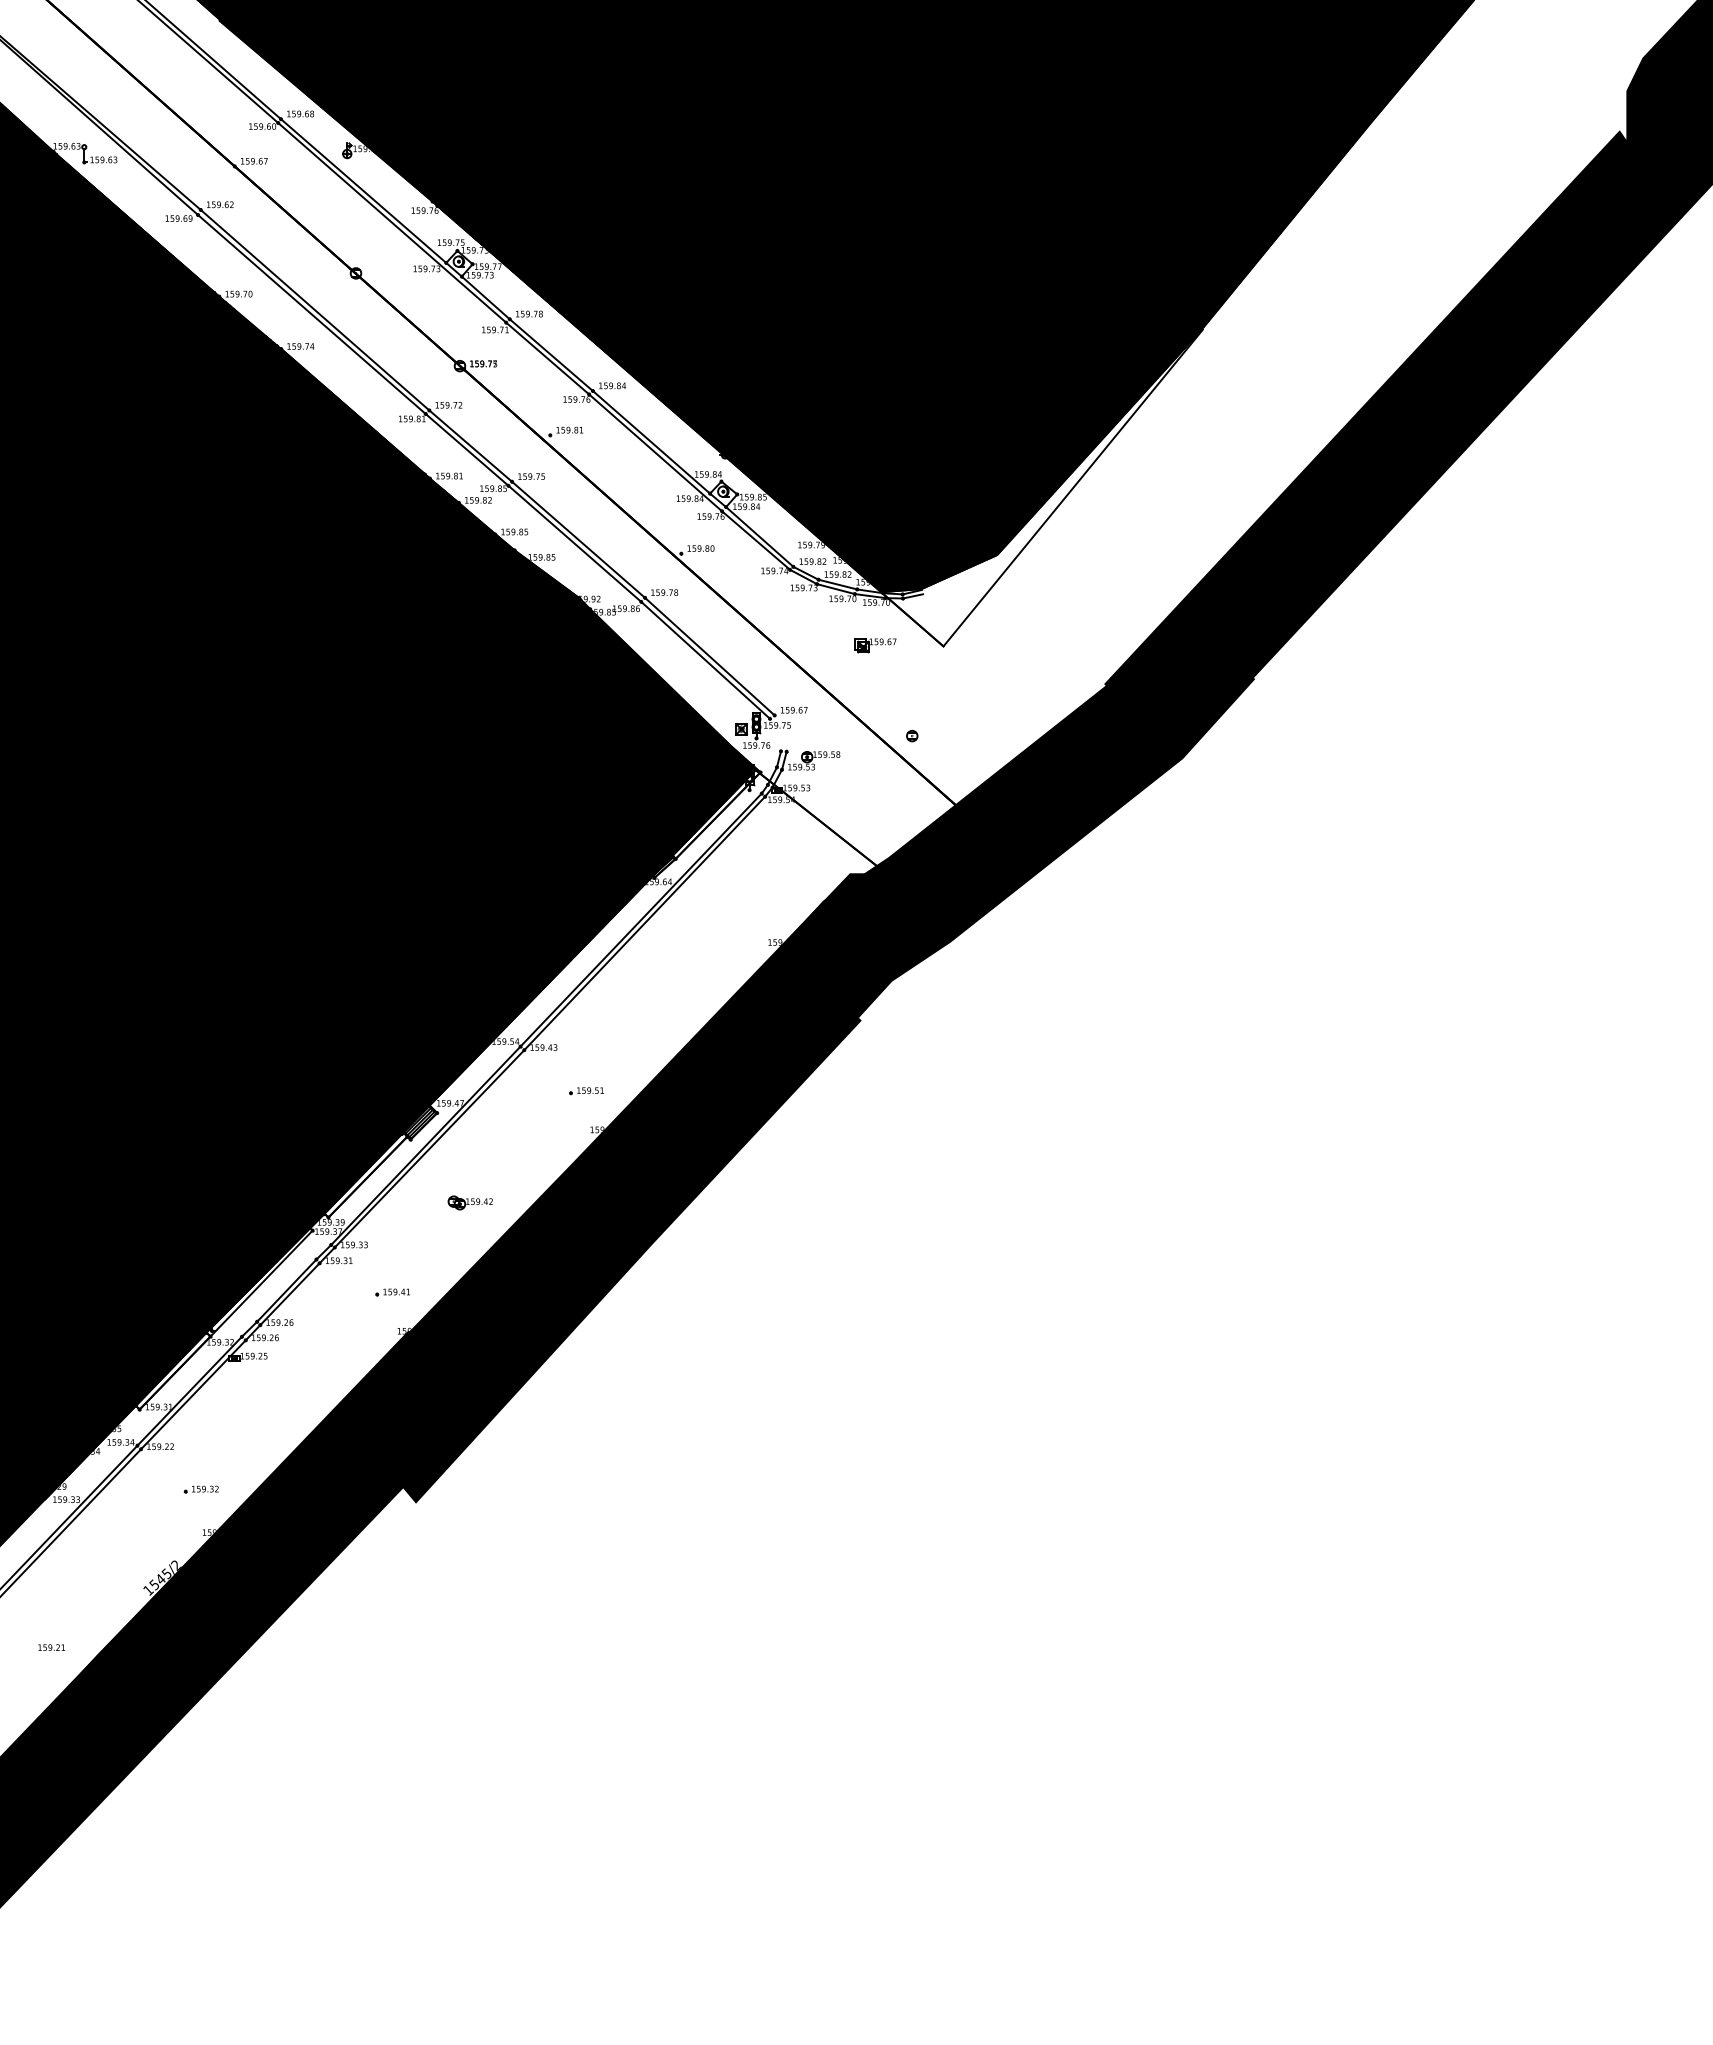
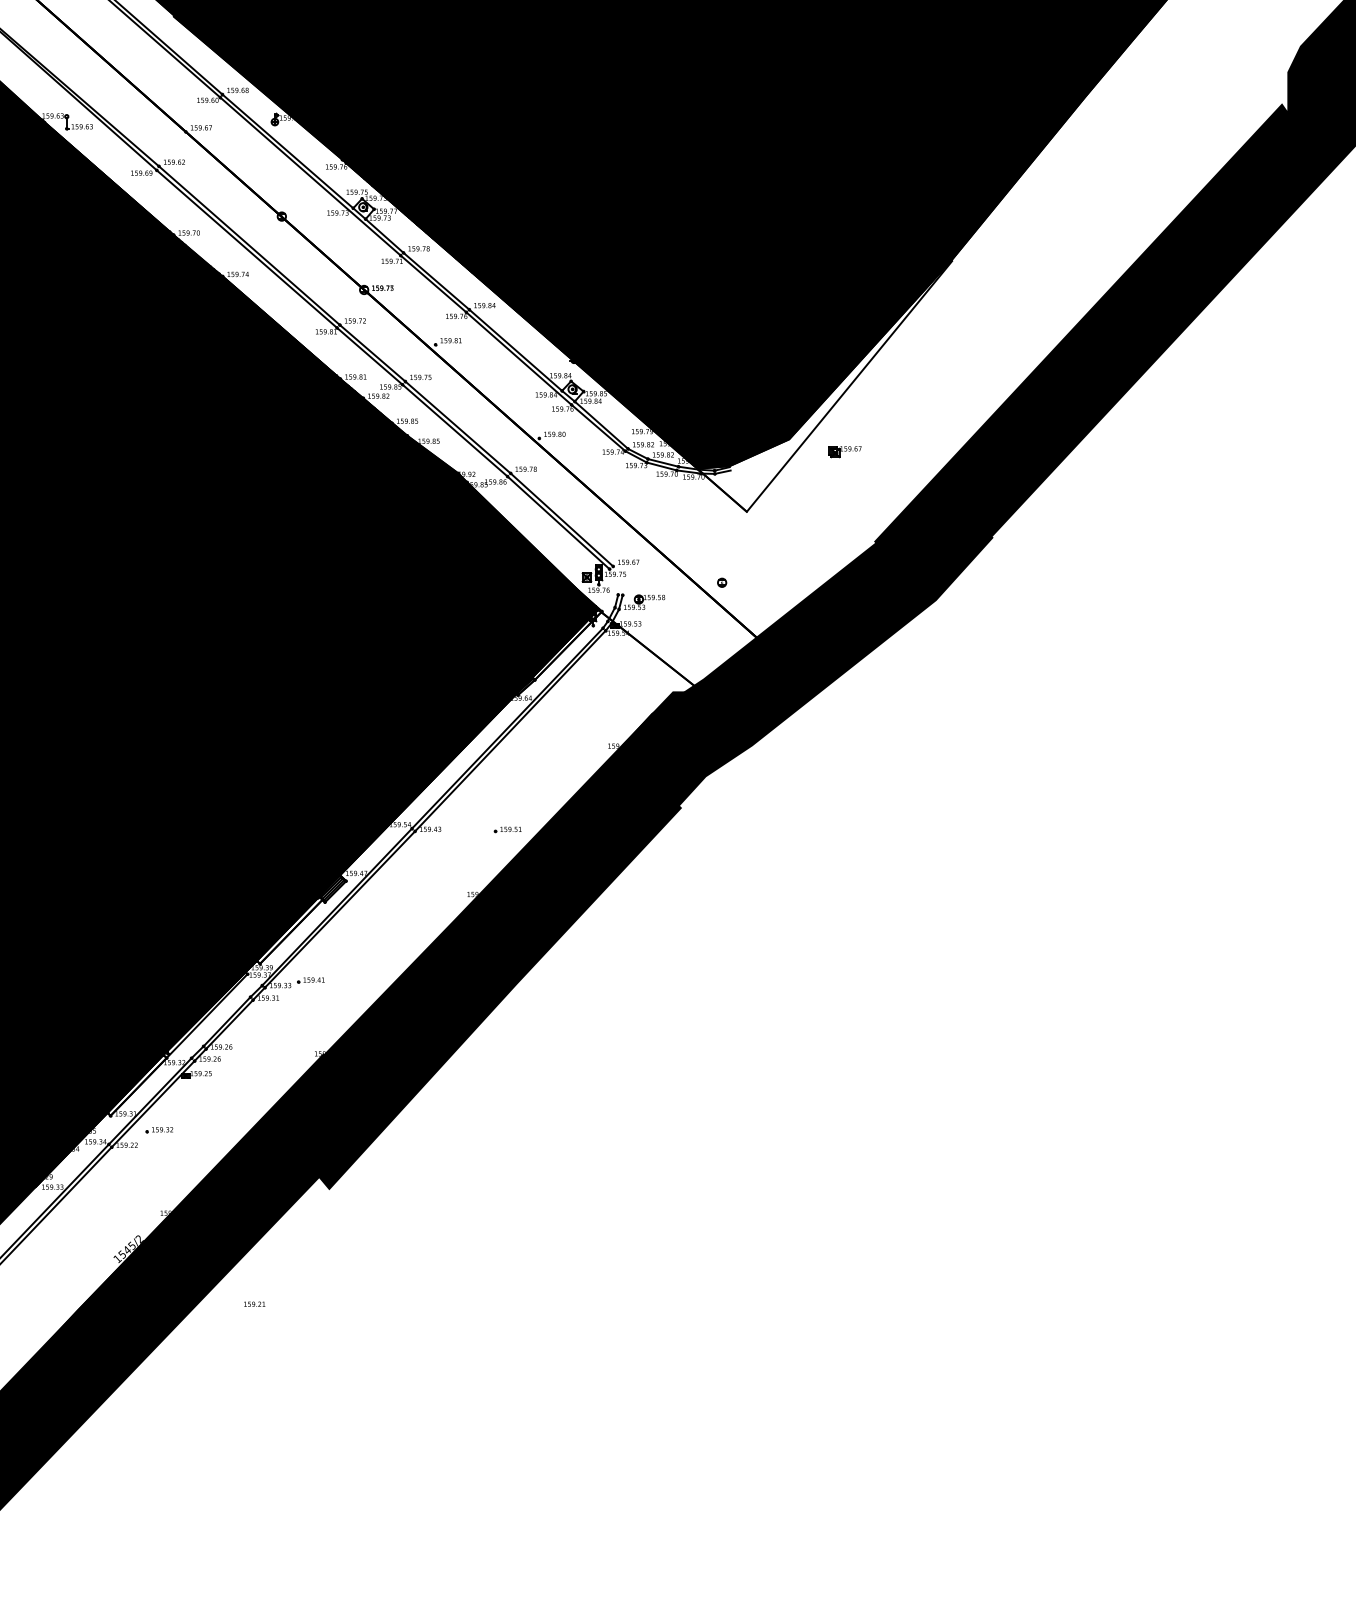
part: (875, 645) -> (845, 451), moved
part: (586, 1091) -> (507, 830), moved
part: (469, 1202) -> (371, 951), removed
part: (392, 1292) -> (310, 980), moved
part: (200, 1489) -> (158, 1130), moved
text: (51, 1647) -> (254, 1304), moved

